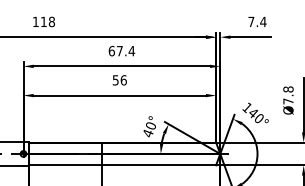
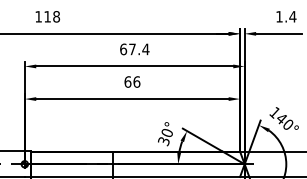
text: (251, 21) -> (279, 16), 7.4 -> 1.4
text: (115, 80) -> (127, 82), 56 -> 66
text: (147, 133) -> (163, 141), 40° -> 30°

